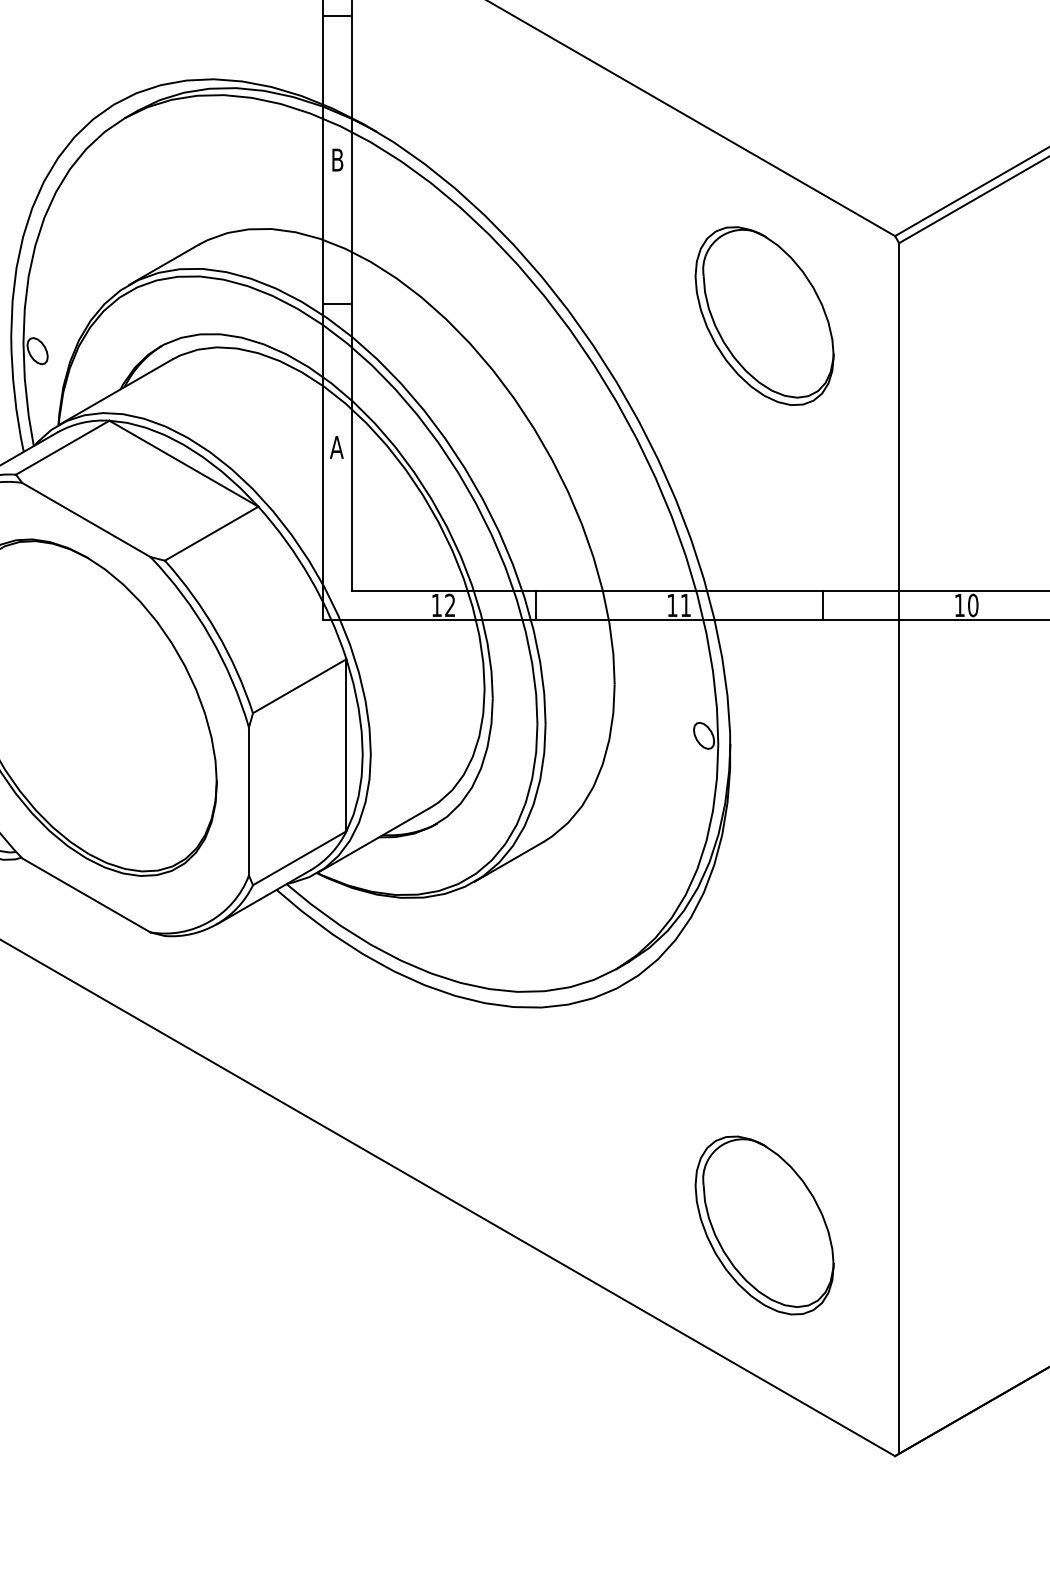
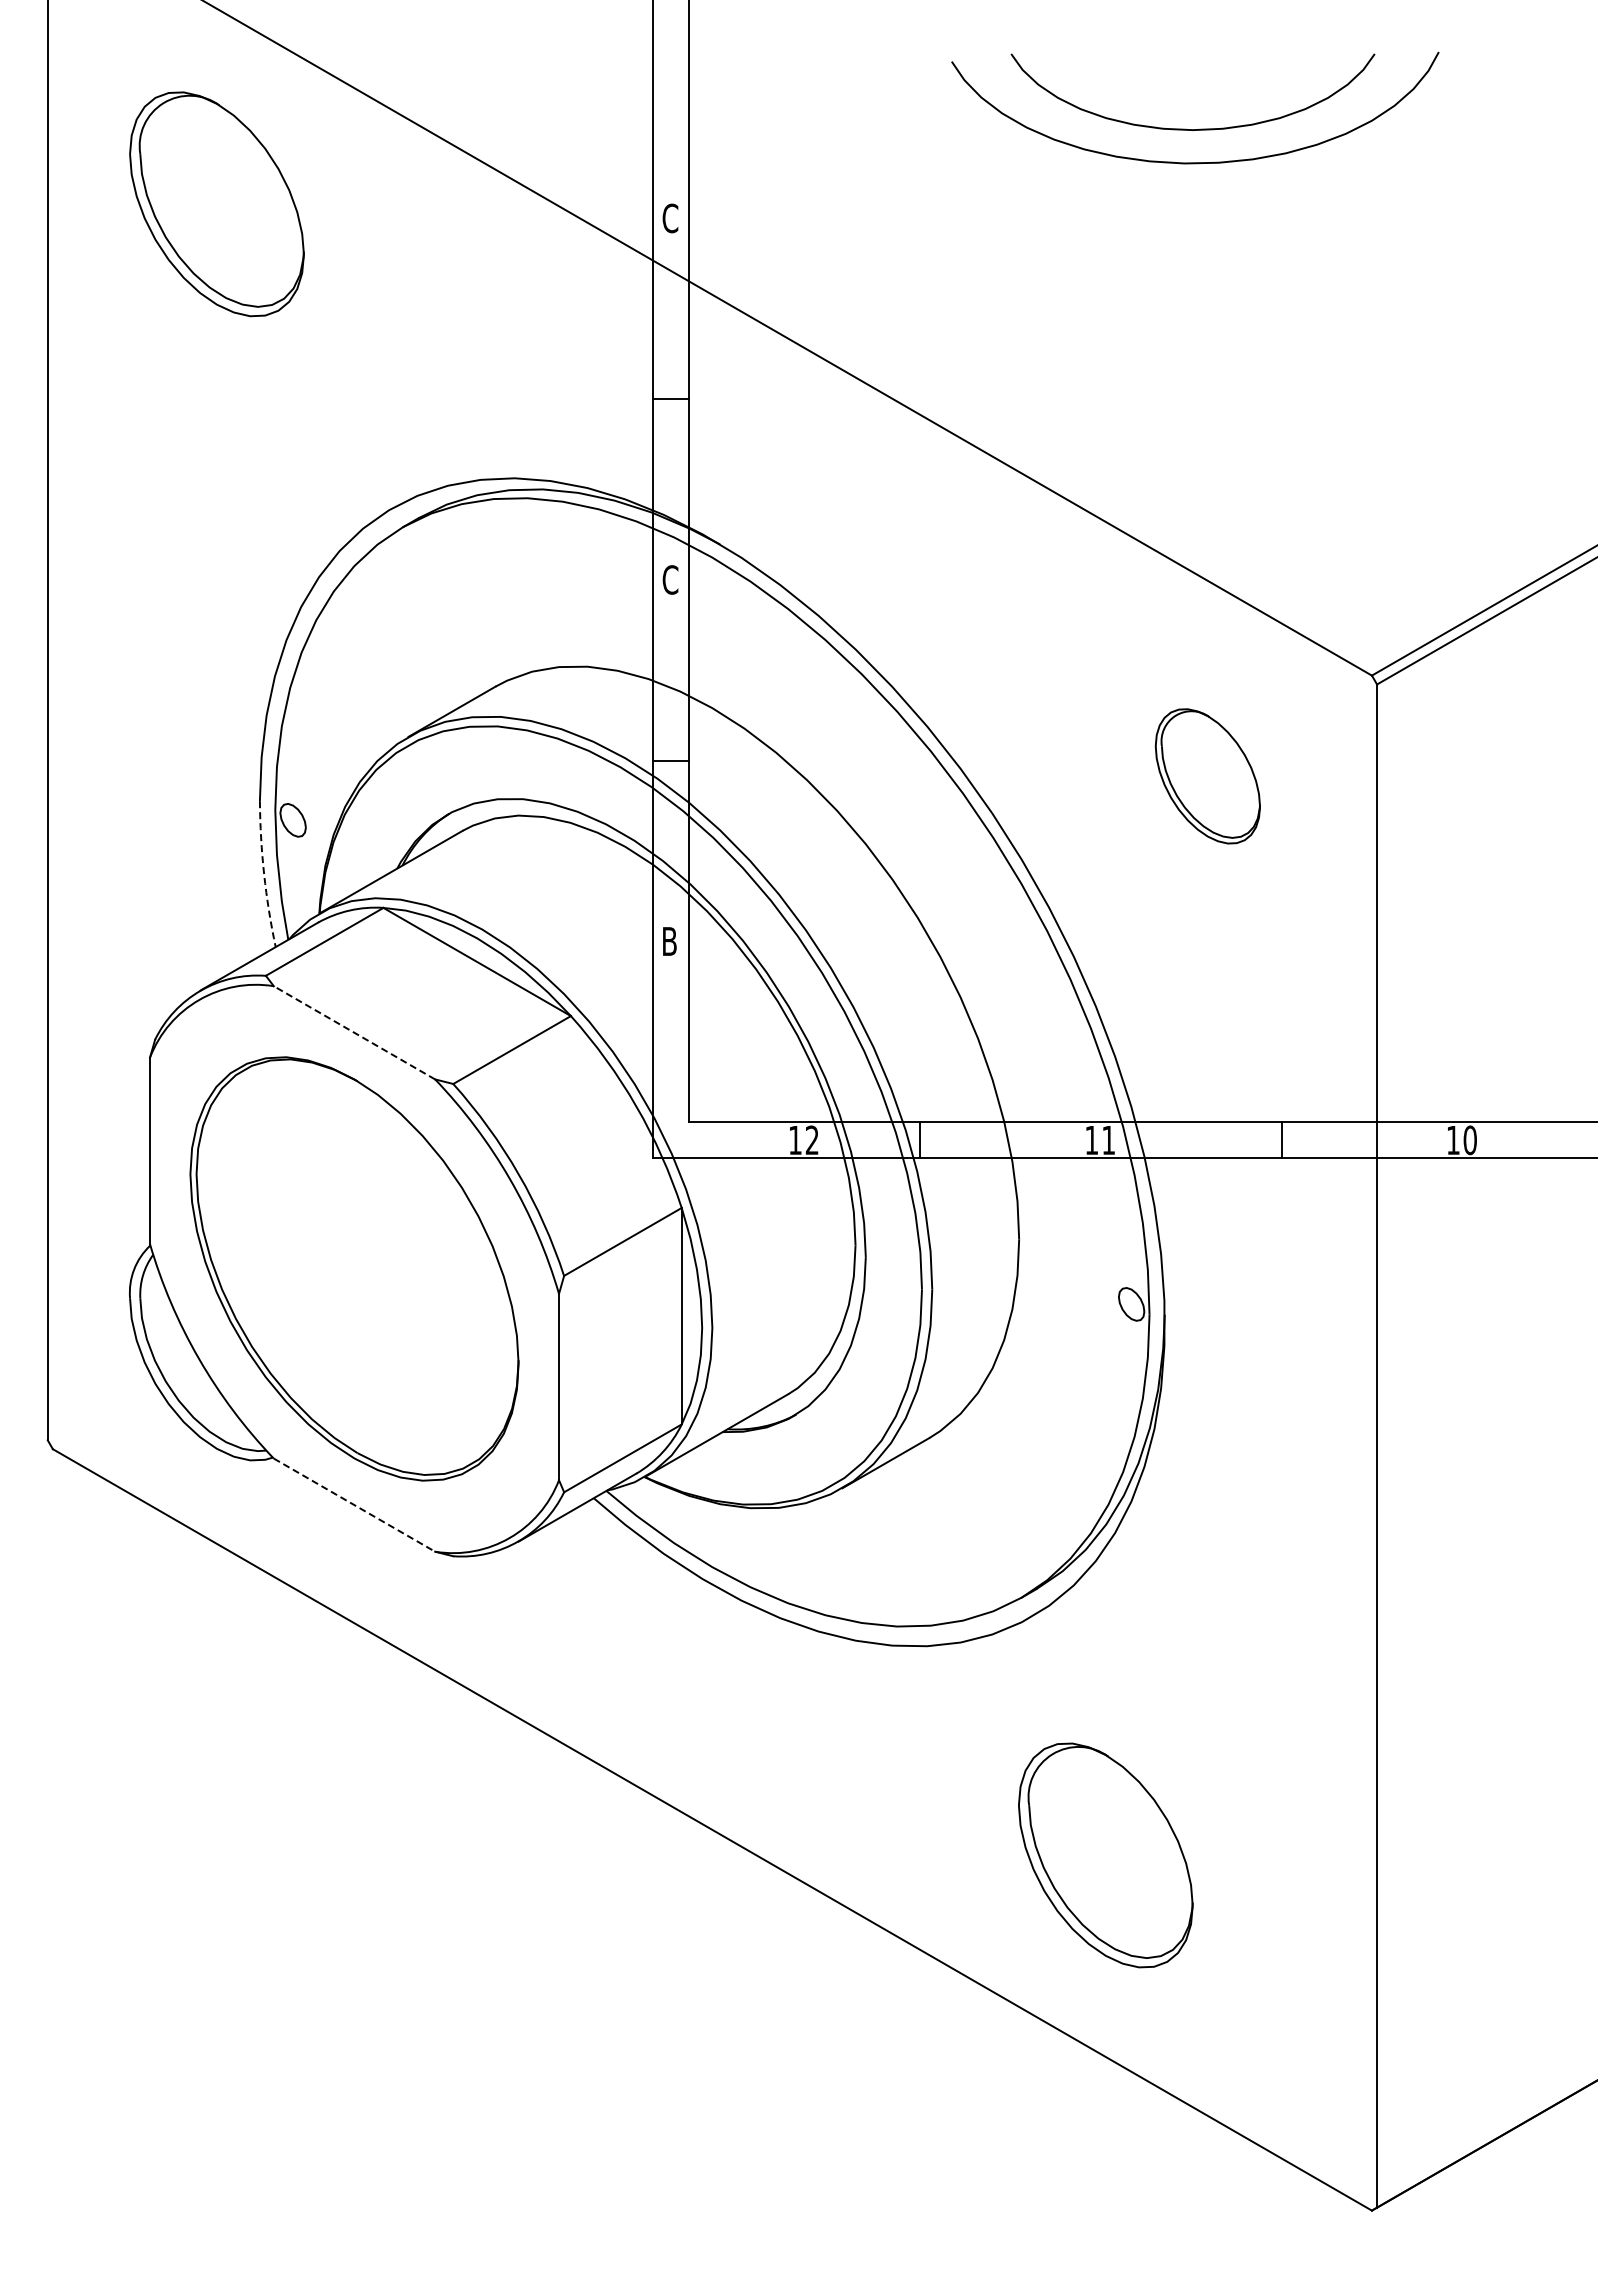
text: (337, 159) -> (670, 579), B -> C
part: (764, 316) -> (1207, 776), size x0.6
arc: (14, 394) -> (264, 874), solid -> dashed
text: (336, 447) -> (669, 941), A -> B
line: (86, 519) -> (354, 1032), solid -> dashed
line: (86, 895) -> (354, 1505), solid -> dashed
part: (764, 1225) -> (1105, 1855), moved

